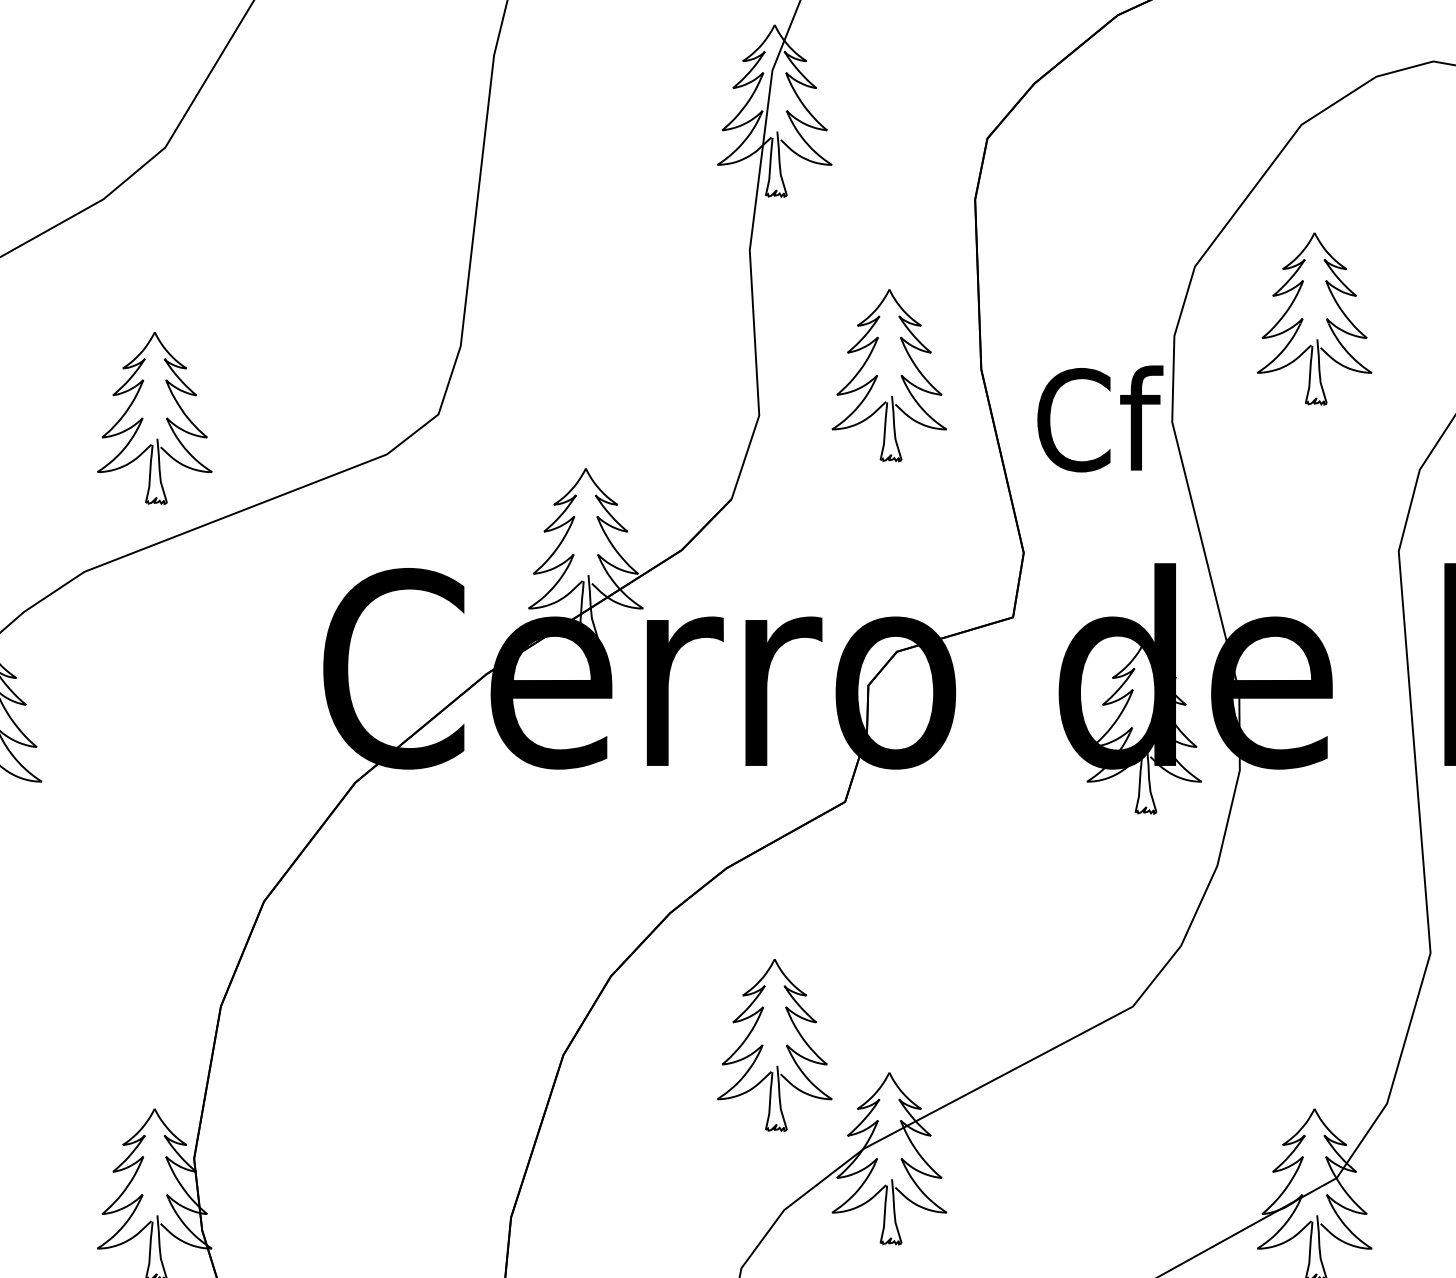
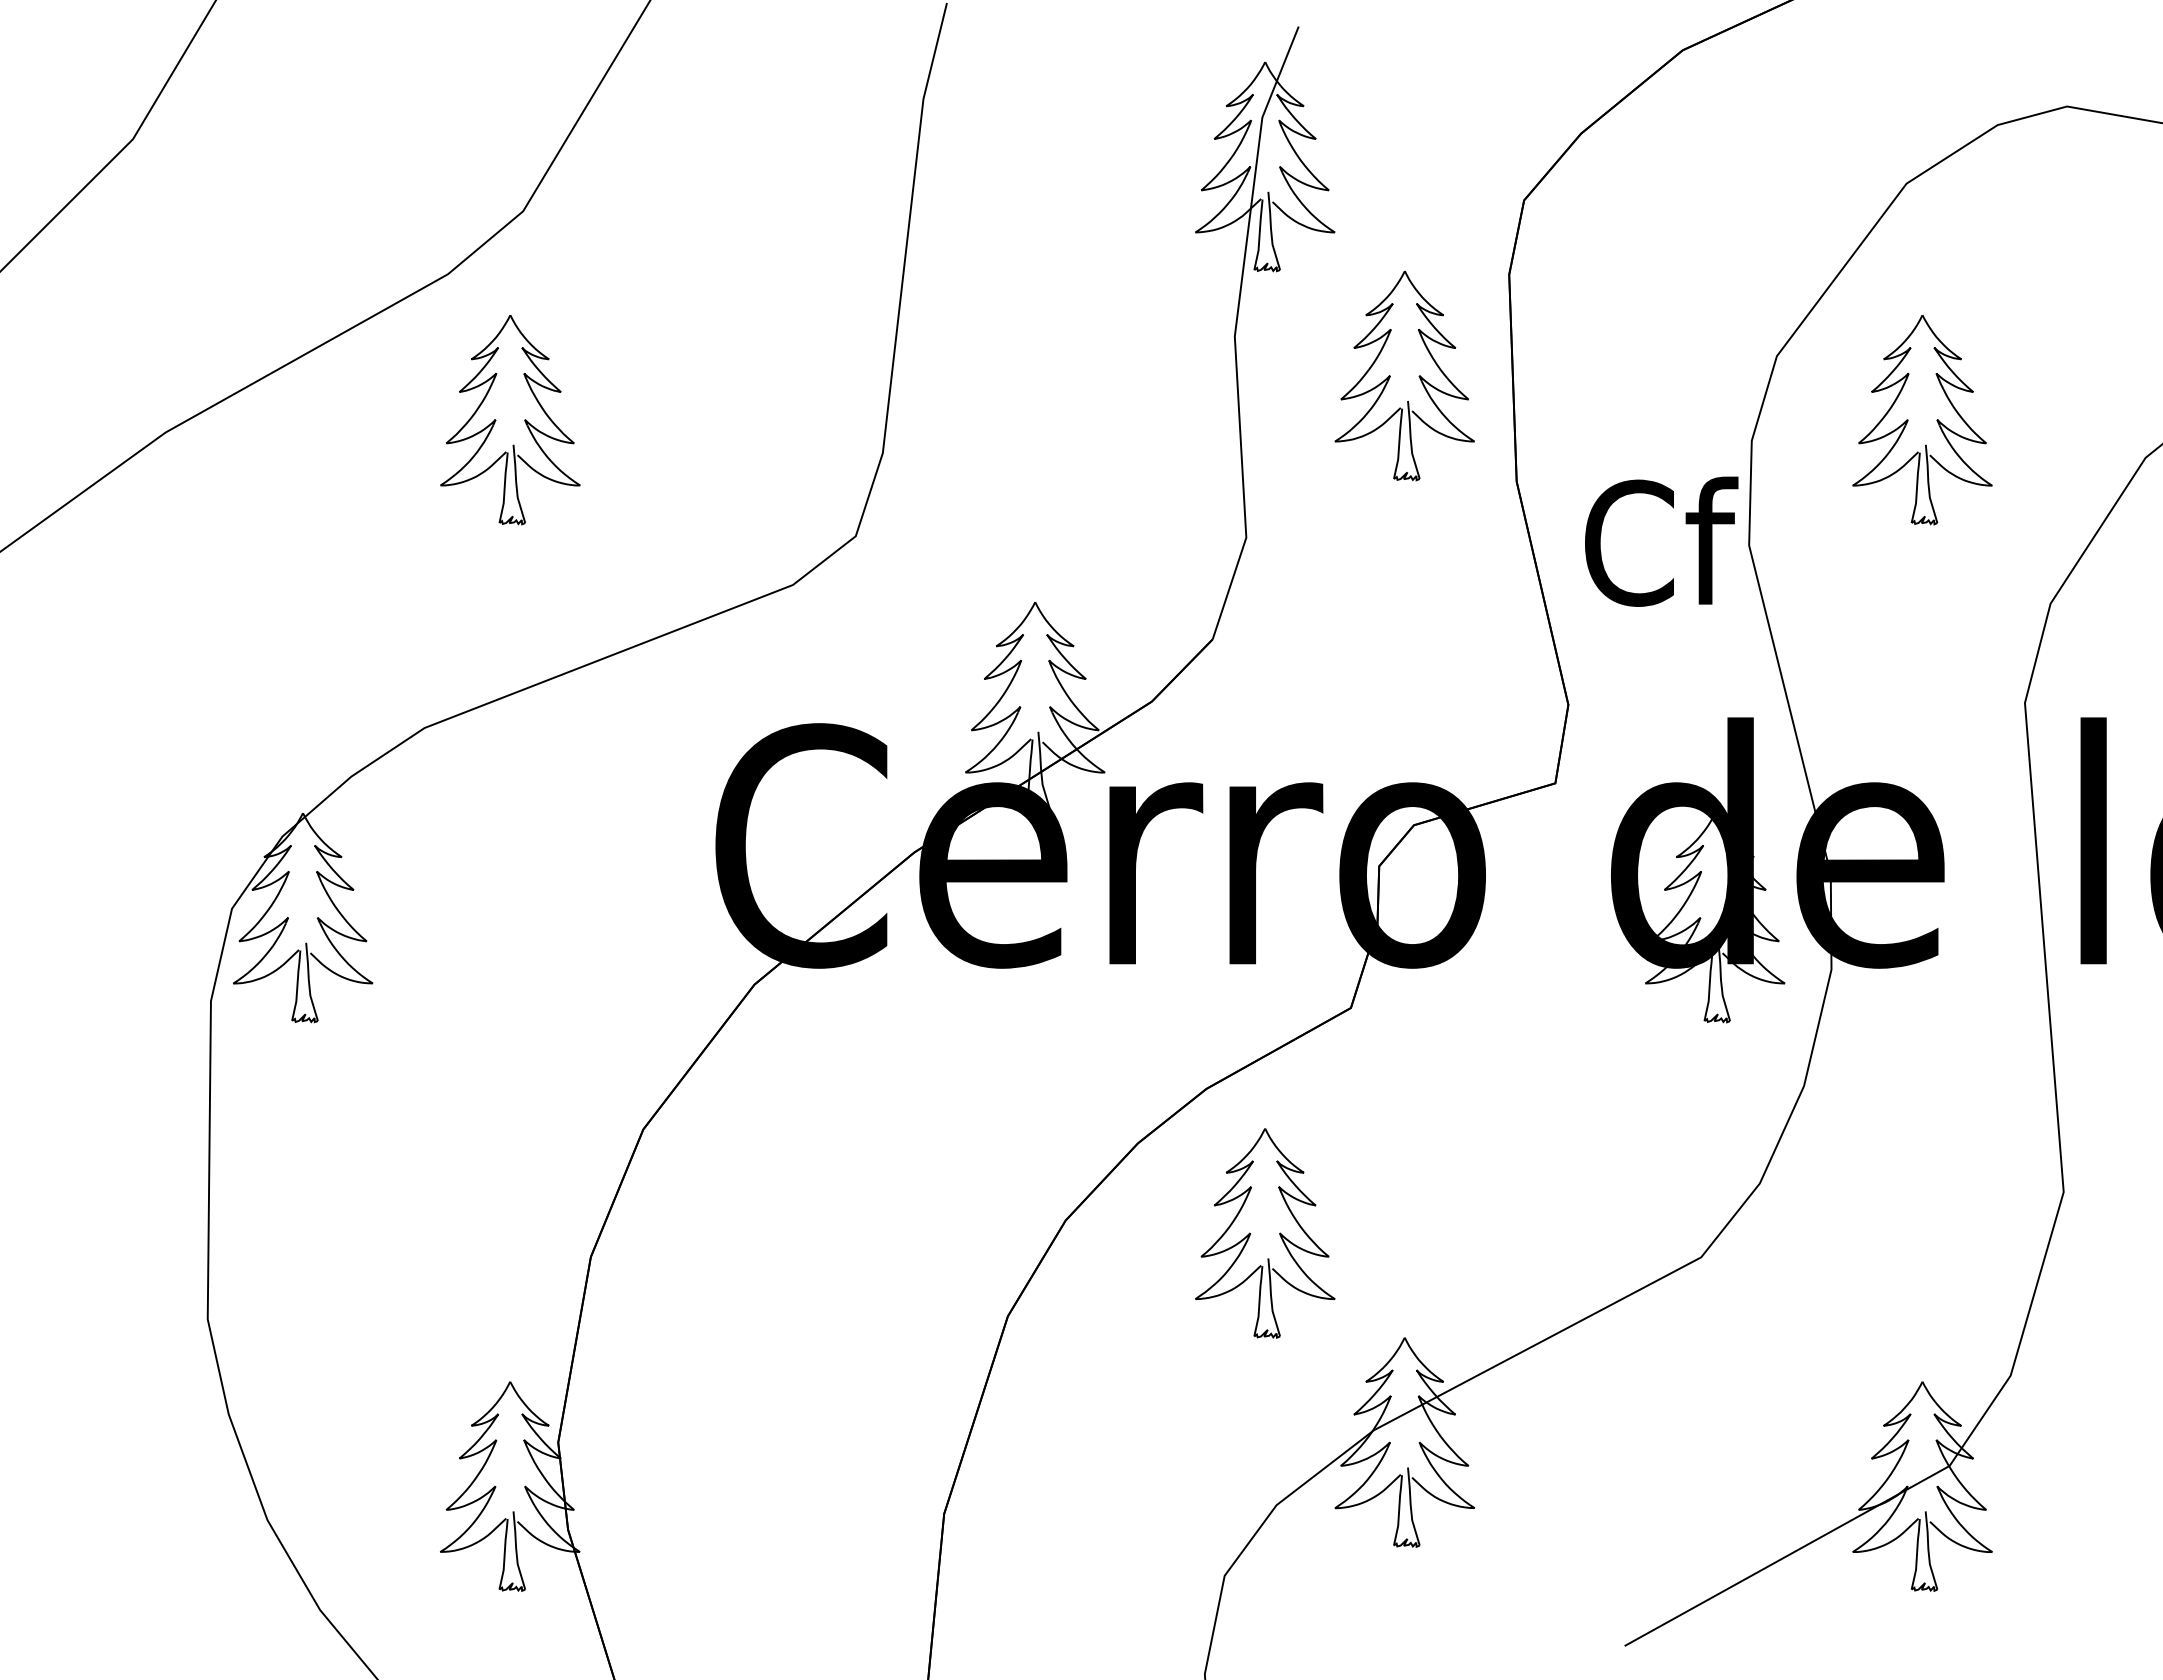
part: (877, 376) -> (1390, 376), moved
part: (143, 418) -> (496, 420), moved
part: (763, 1045) -> (1251, 1233), moved

